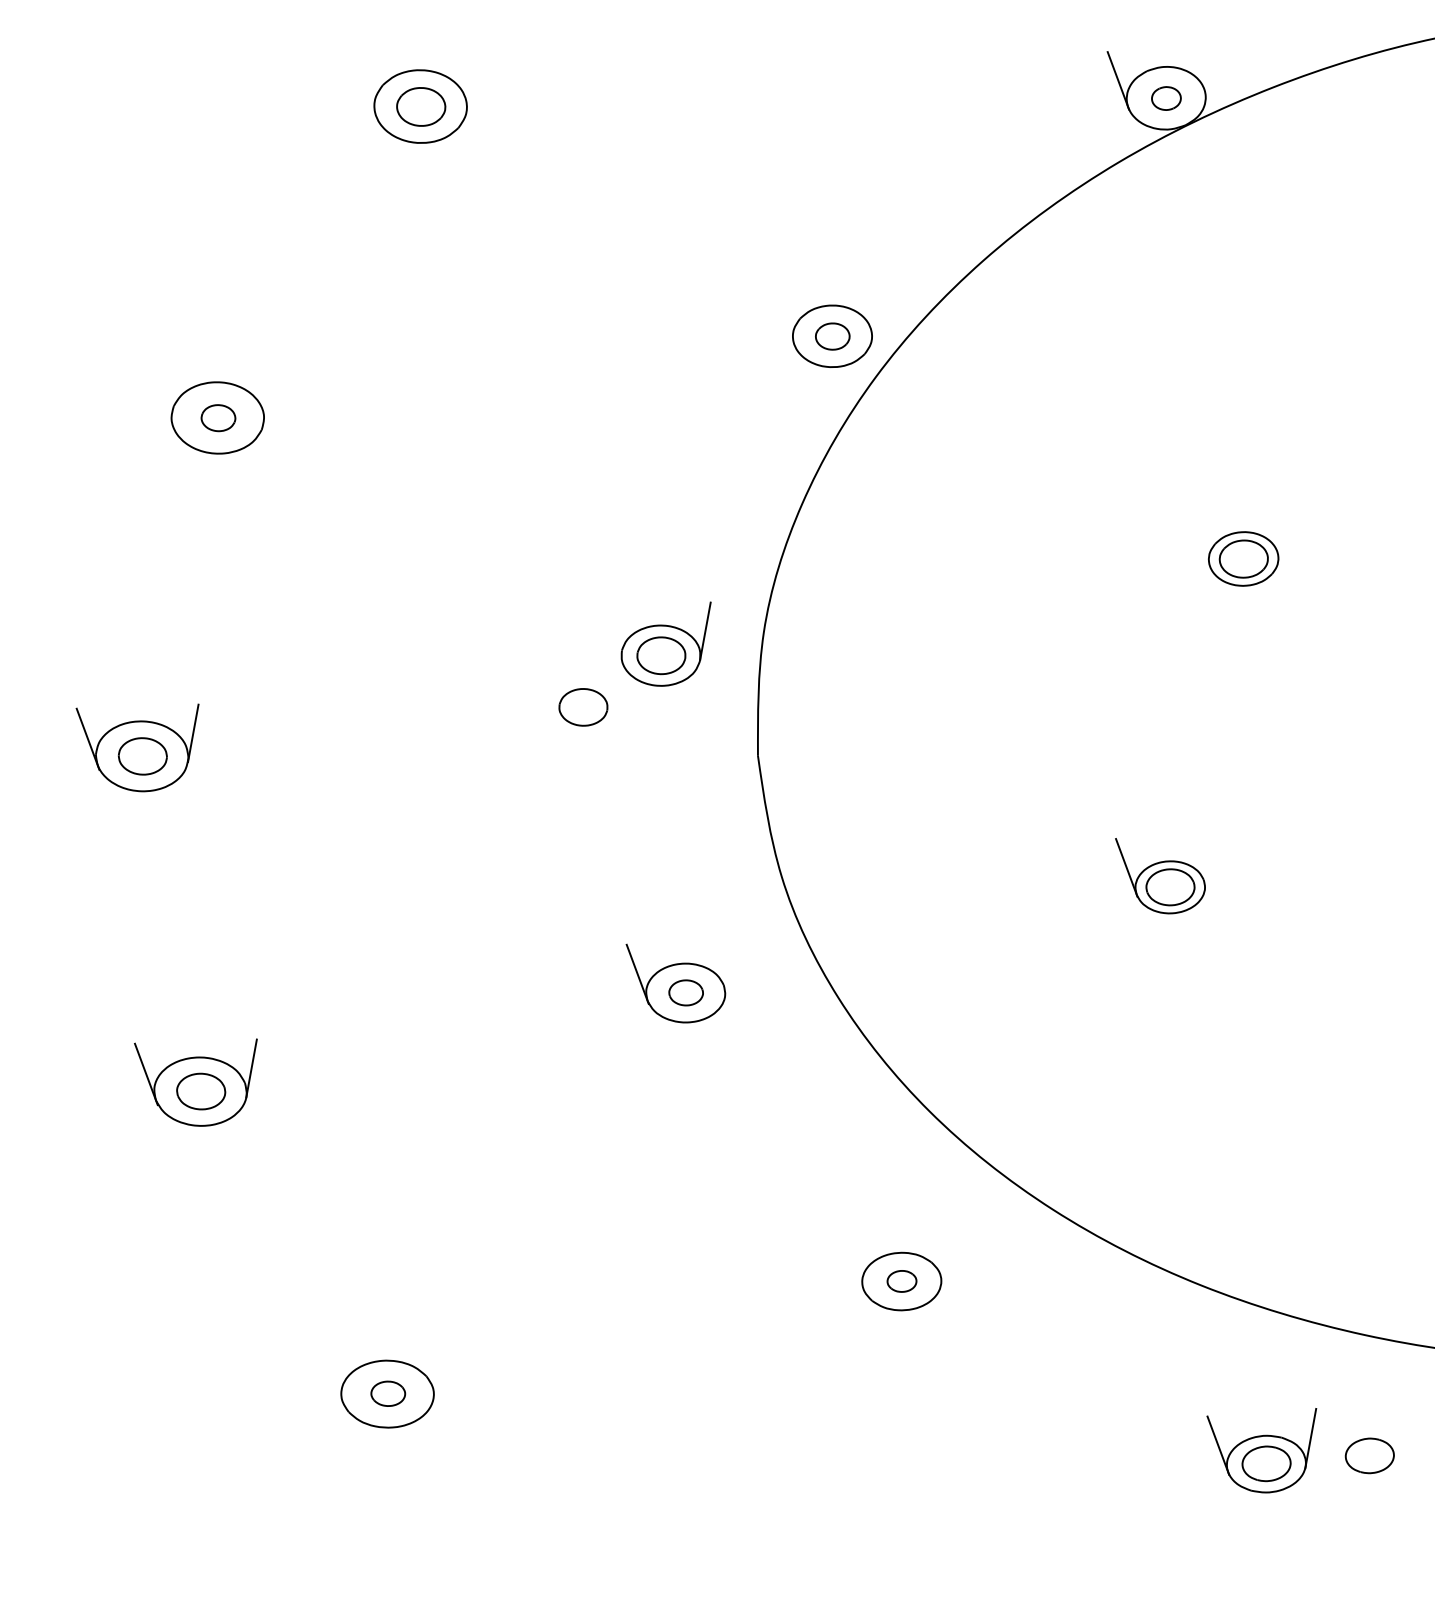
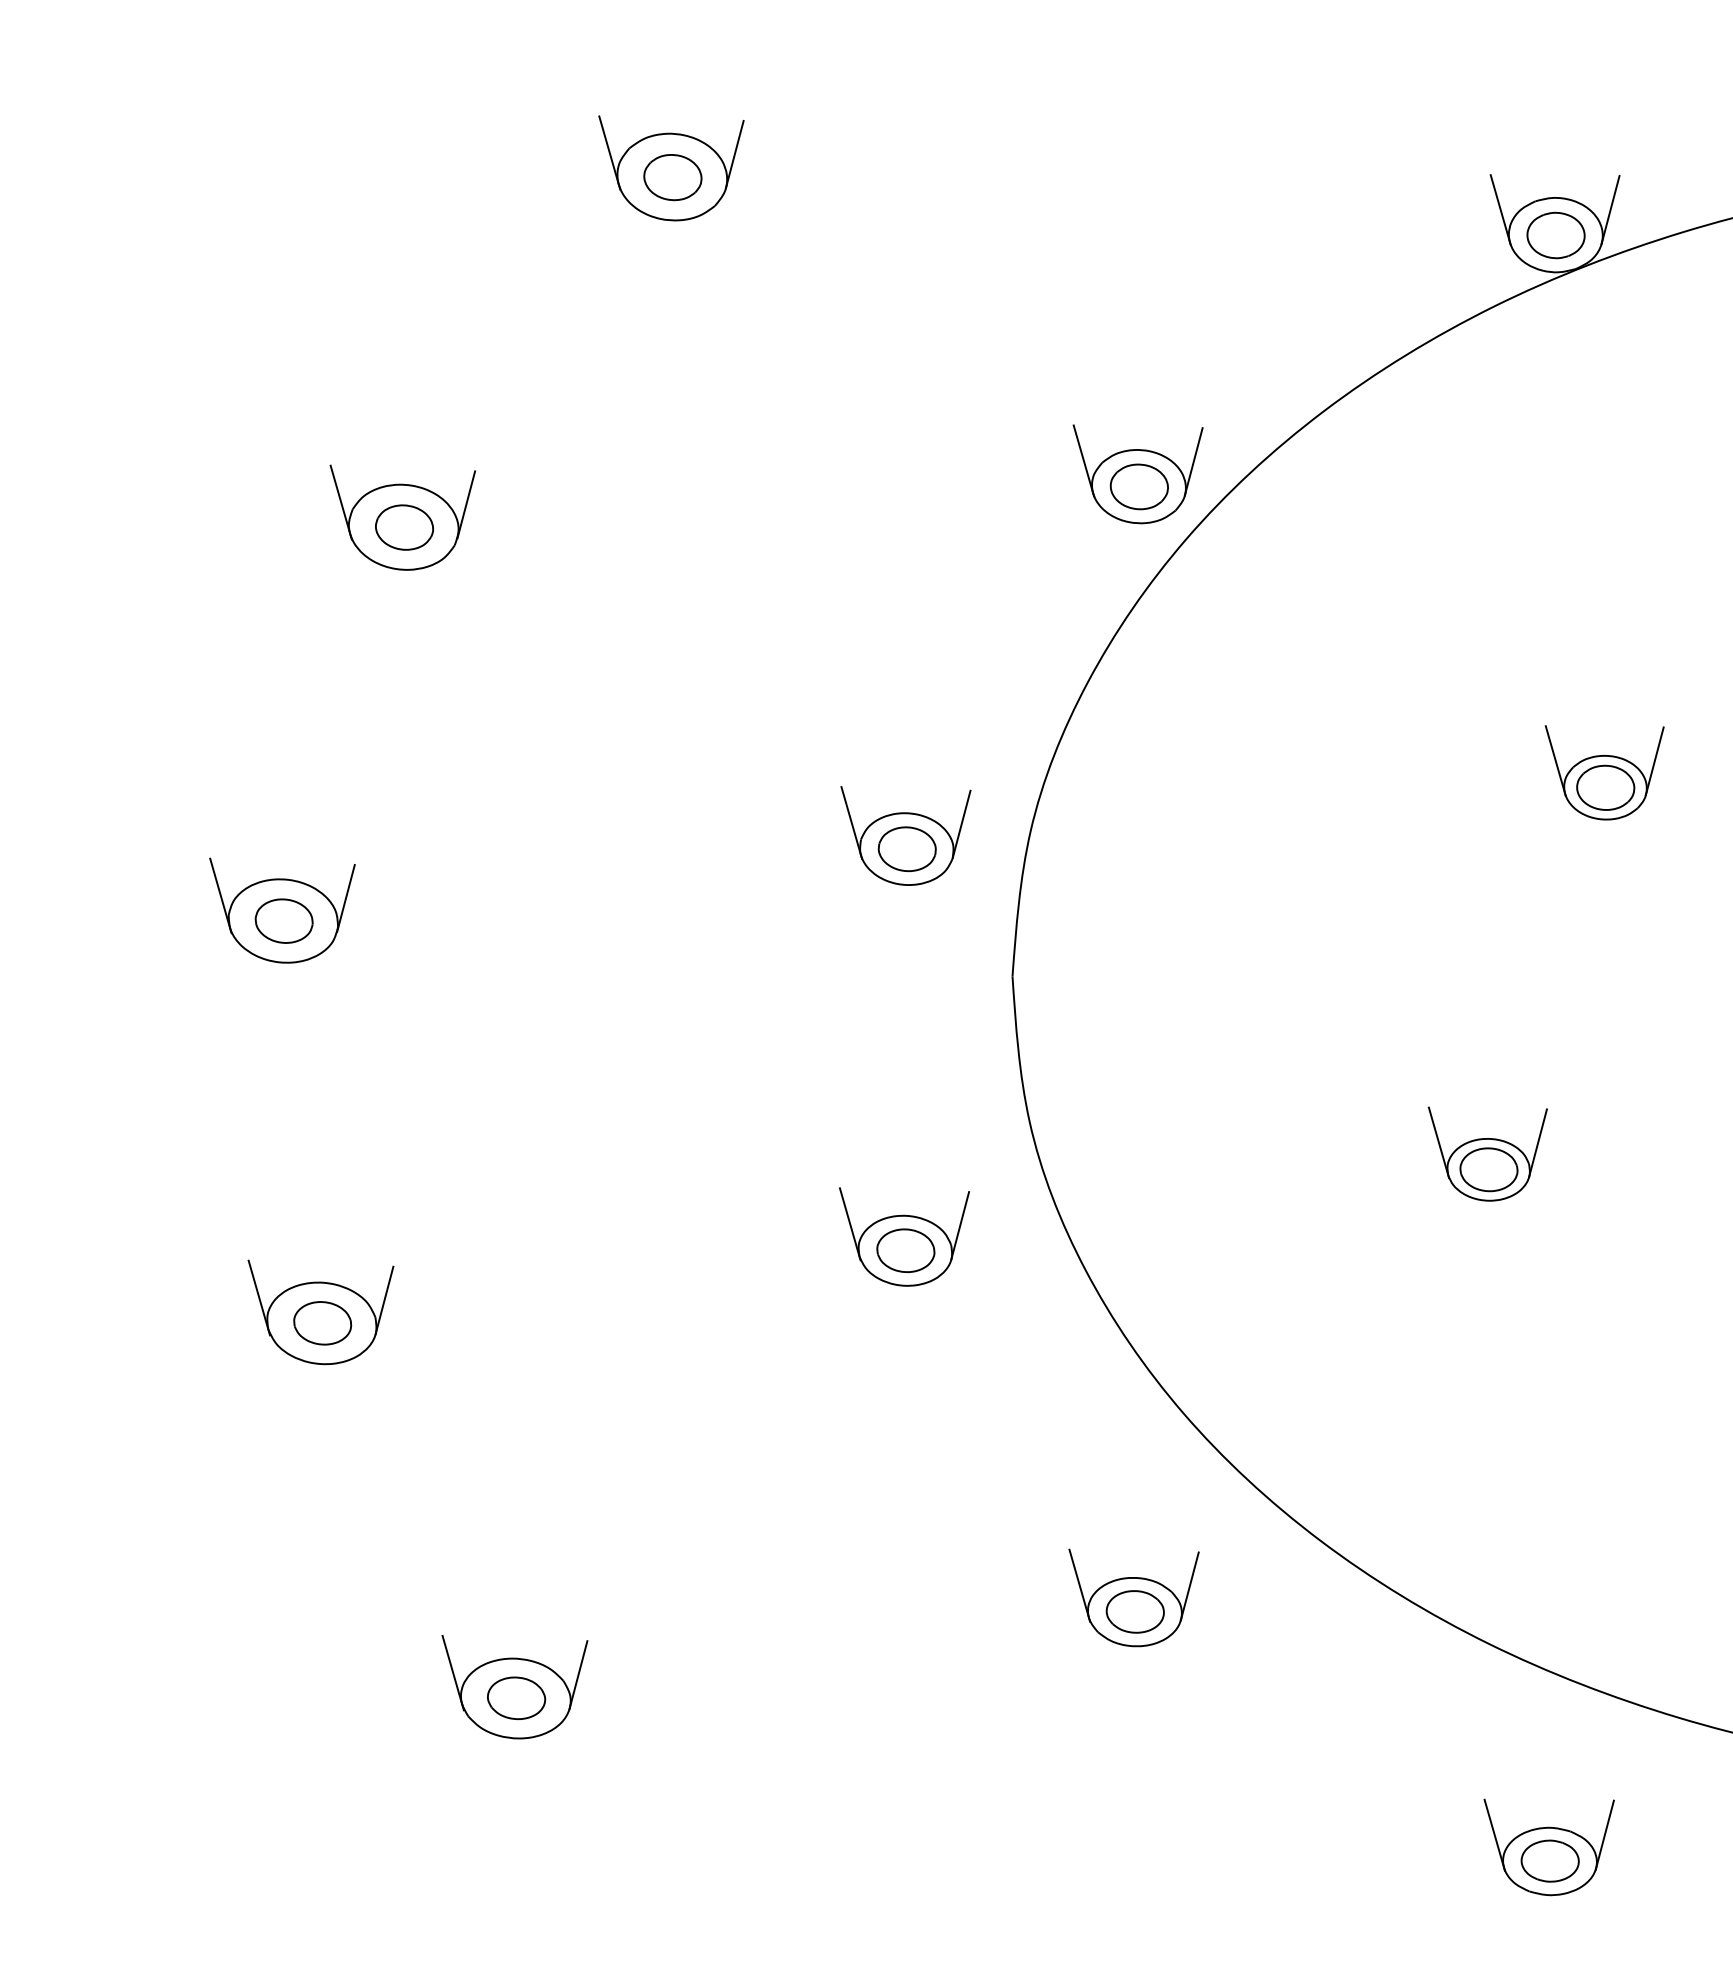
line: (1210, 73) -> (1610, 209), added
line: (471, 83) -> (734, 154), added
line: (366, 90) -> (609, 152), added
part: (1165, 98) -> (1555, 235), size x1.67
line: (876, 311) -> (1193, 461), added
line: (784, 317) -> (1083, 460), added
part: (832, 336) -> (1138, 486), size x1.43
line: (269, 394) -> (466, 504), added
line: (163, 401) -> (340, 502), added
part: (218, 418) -> (404, 527), size x1.43
line: (1283, 533) -> (1654, 761), added
line: (1199, 539) -> (1555, 760), added
line: (612, 636) -> (851, 822), added
part: (582, 707) -> (809, 903), removed
line: (1209, 862) -> (1537, 1143), added
line: (730, 968) -> (960, 1225), added
part: (685, 992) -> (905, 1250), size x1.43
line: (945, 1256) -> (1189, 1586), added
line: (853, 1262) -> (1079, 1585), added
part: (901, 1281) -> (1134, 1611), size x1.67
line: (438, 1370) -> (578, 1675), added
line: (332, 1376) -> (452, 1672), added
part: (388, 1393) -> (516, 1697), size x1.43
part: (1369, 1455) -> (1672, 1860), removed

